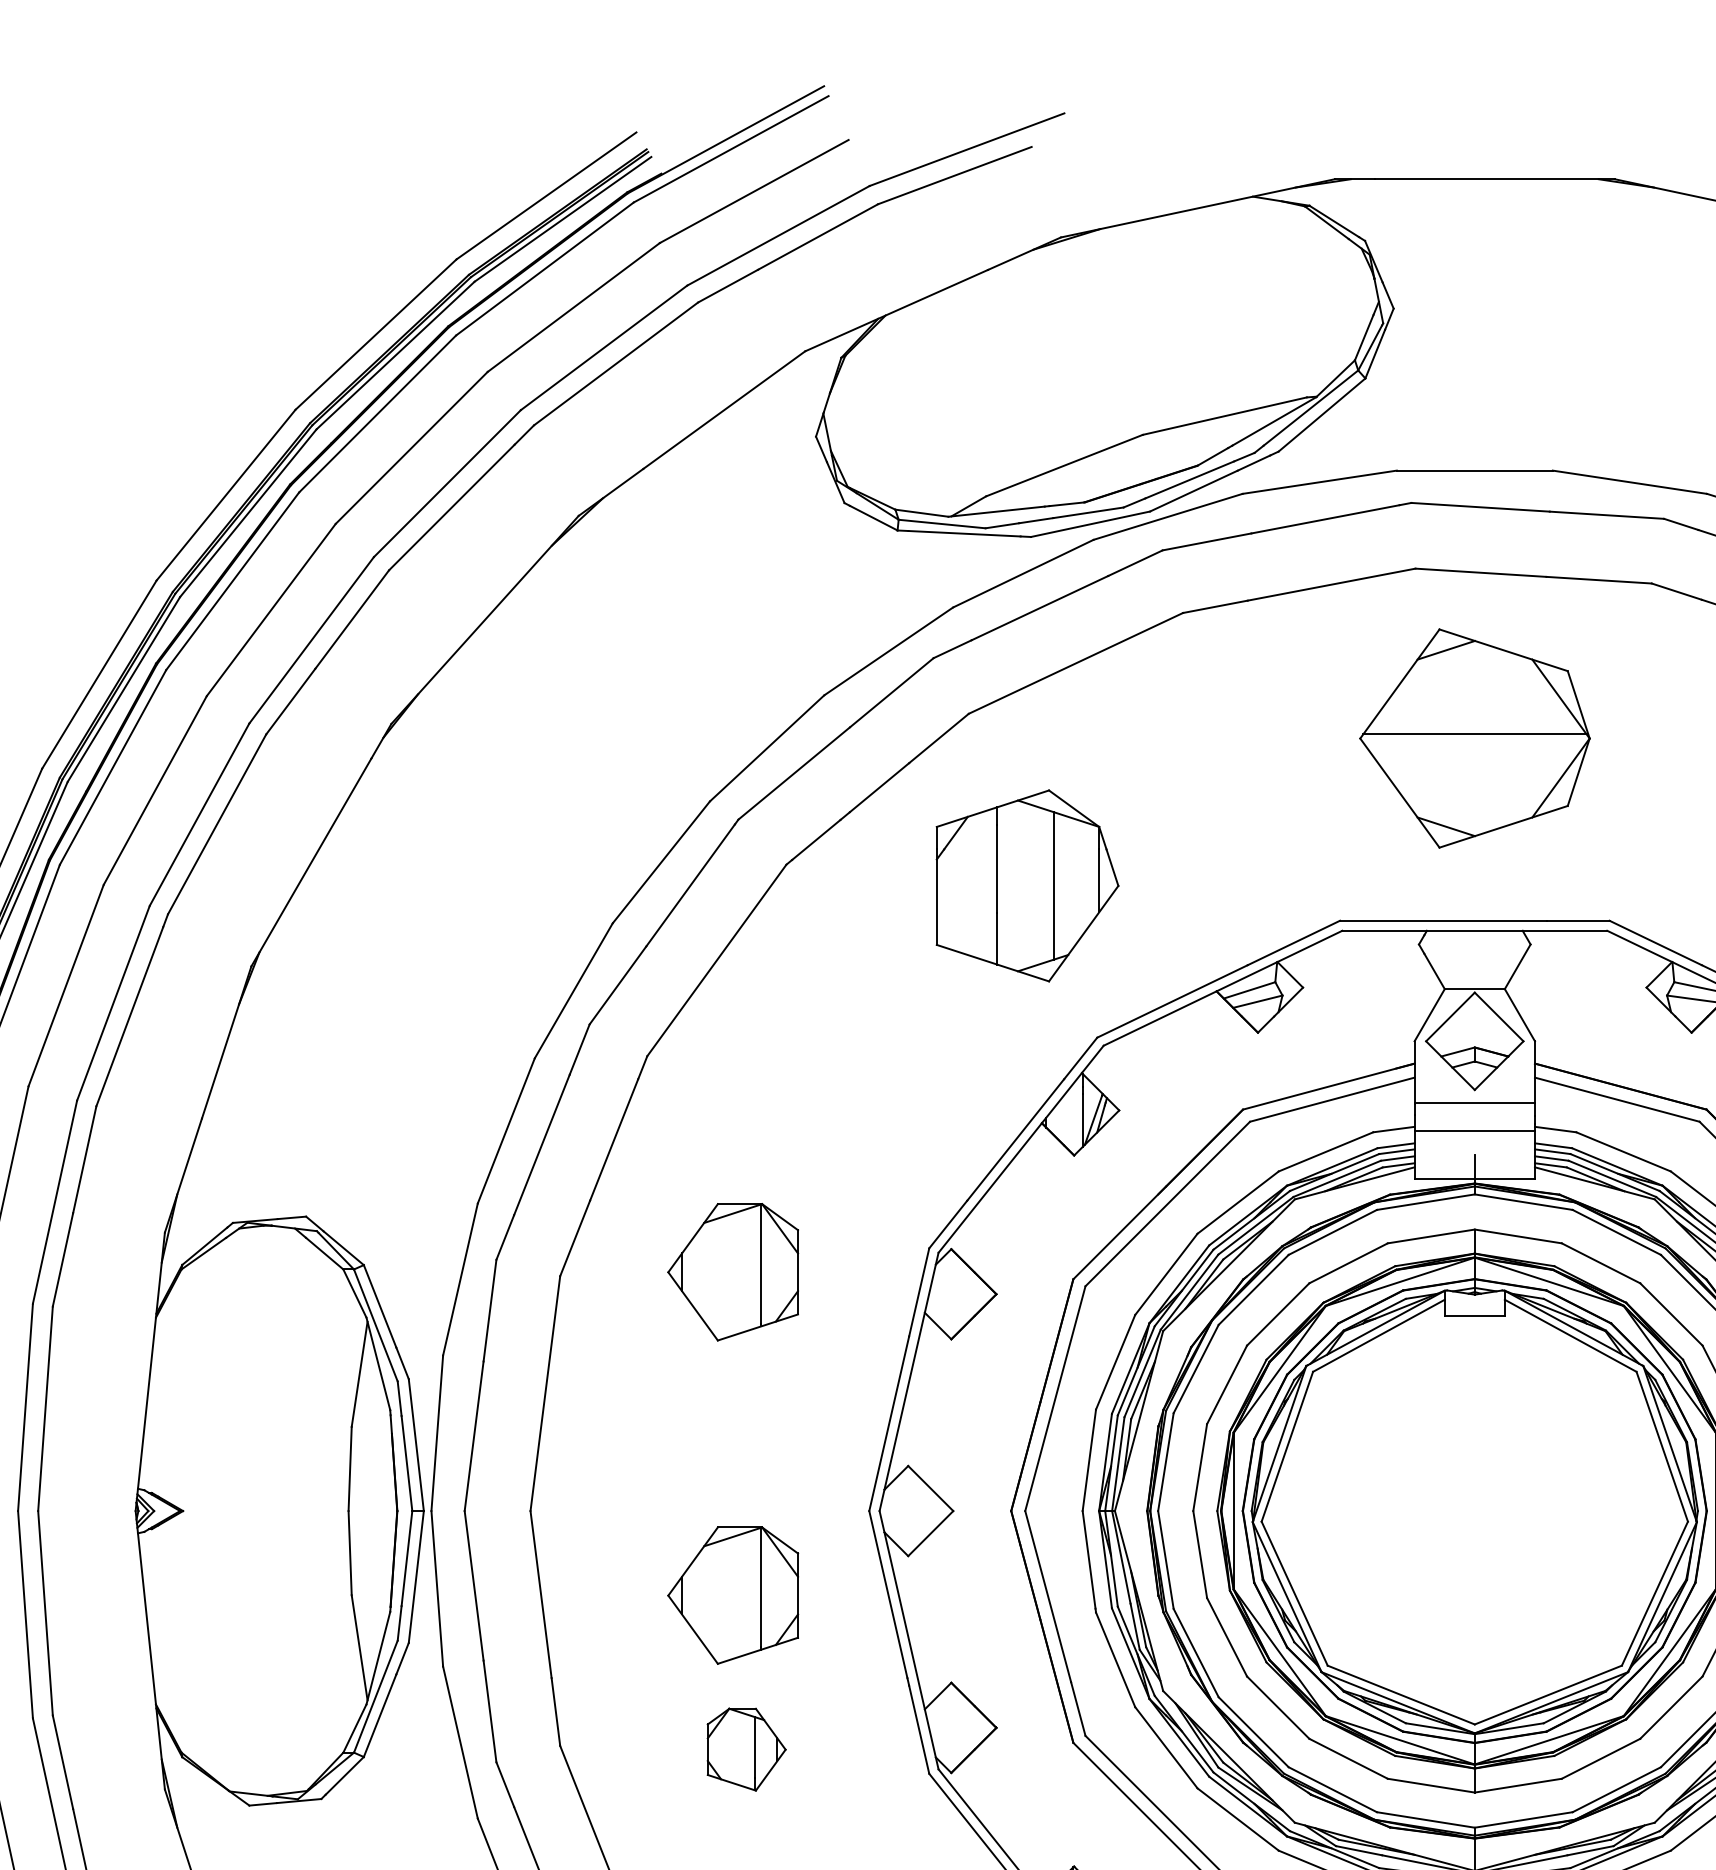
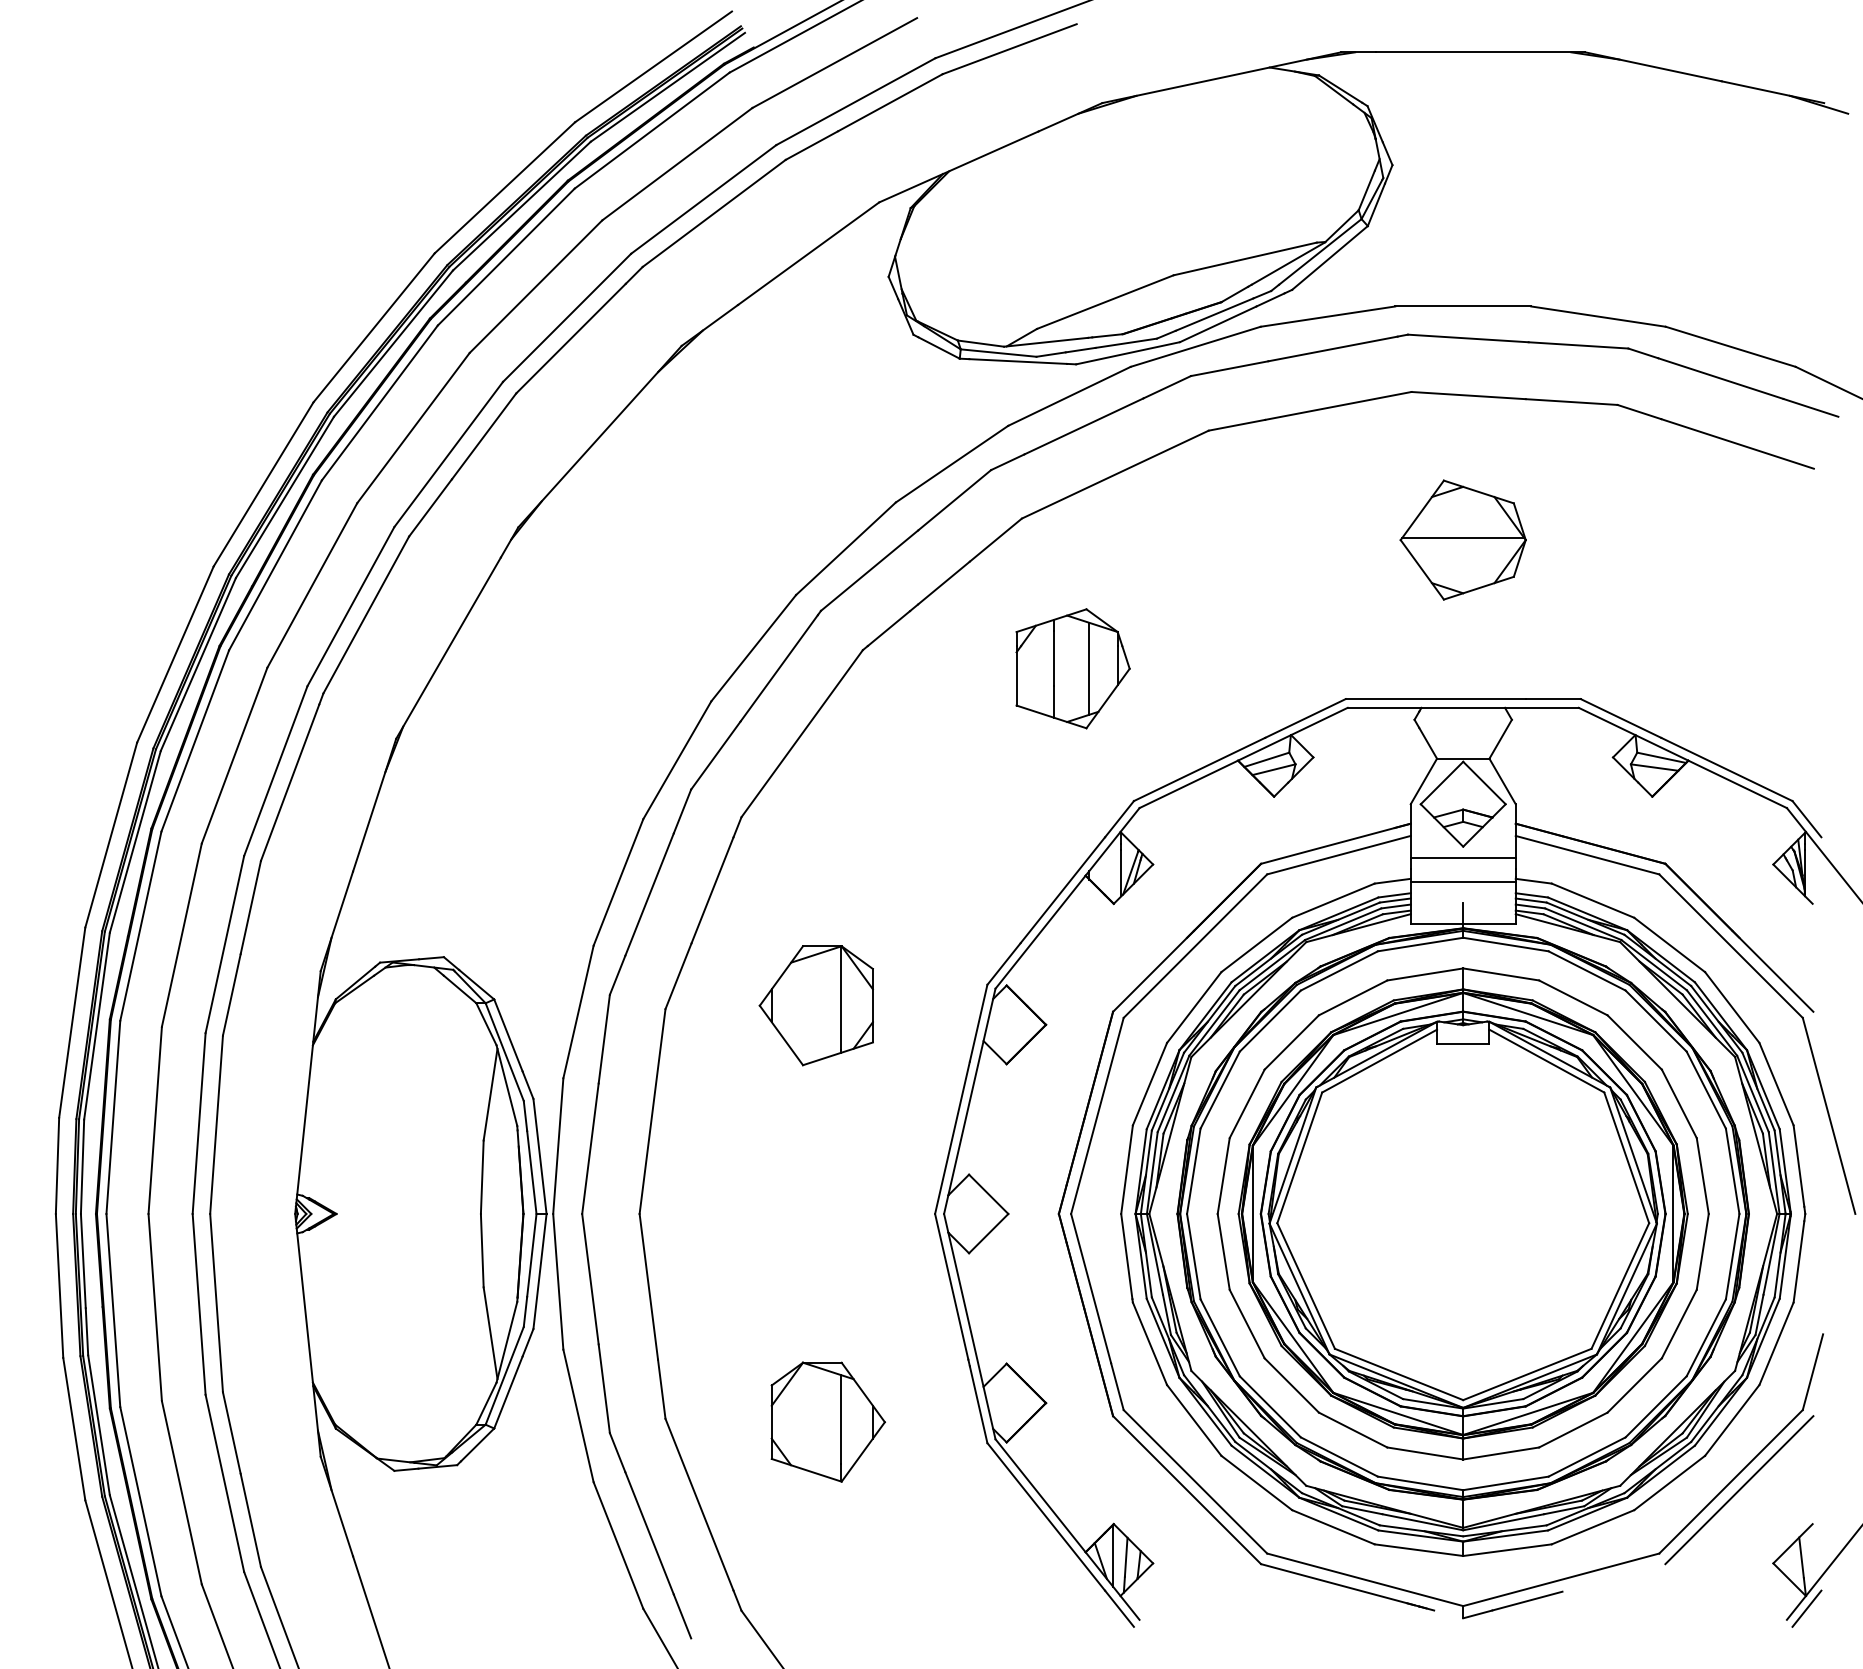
part: (1473, 737) -> (1462, 539), size x0.62
part: (1026, 885) -> (1072, 668), size x0.71
part: (732, 1595) -> (815, 1287), removed
part: (745, 1748) -> (827, 1421), size x1.67

